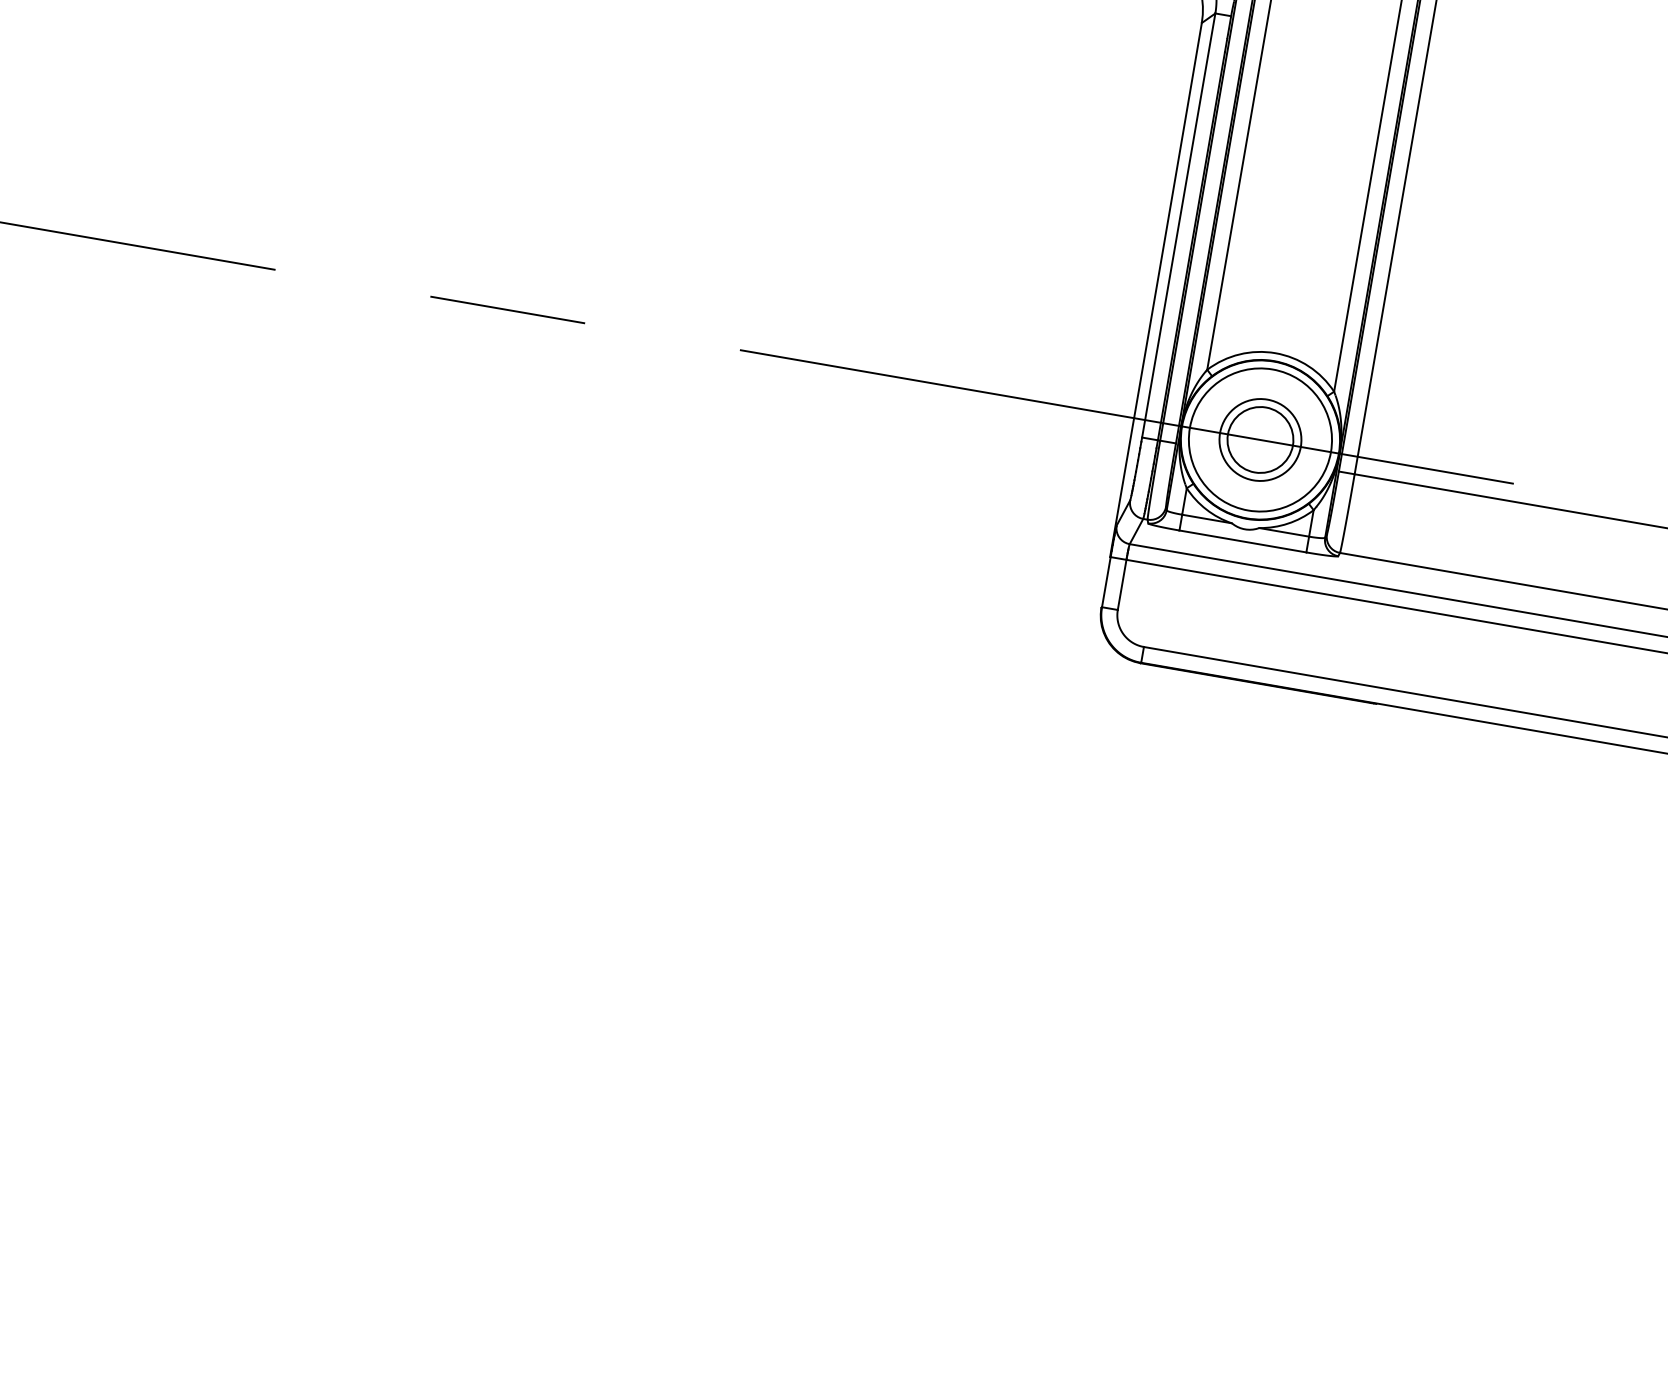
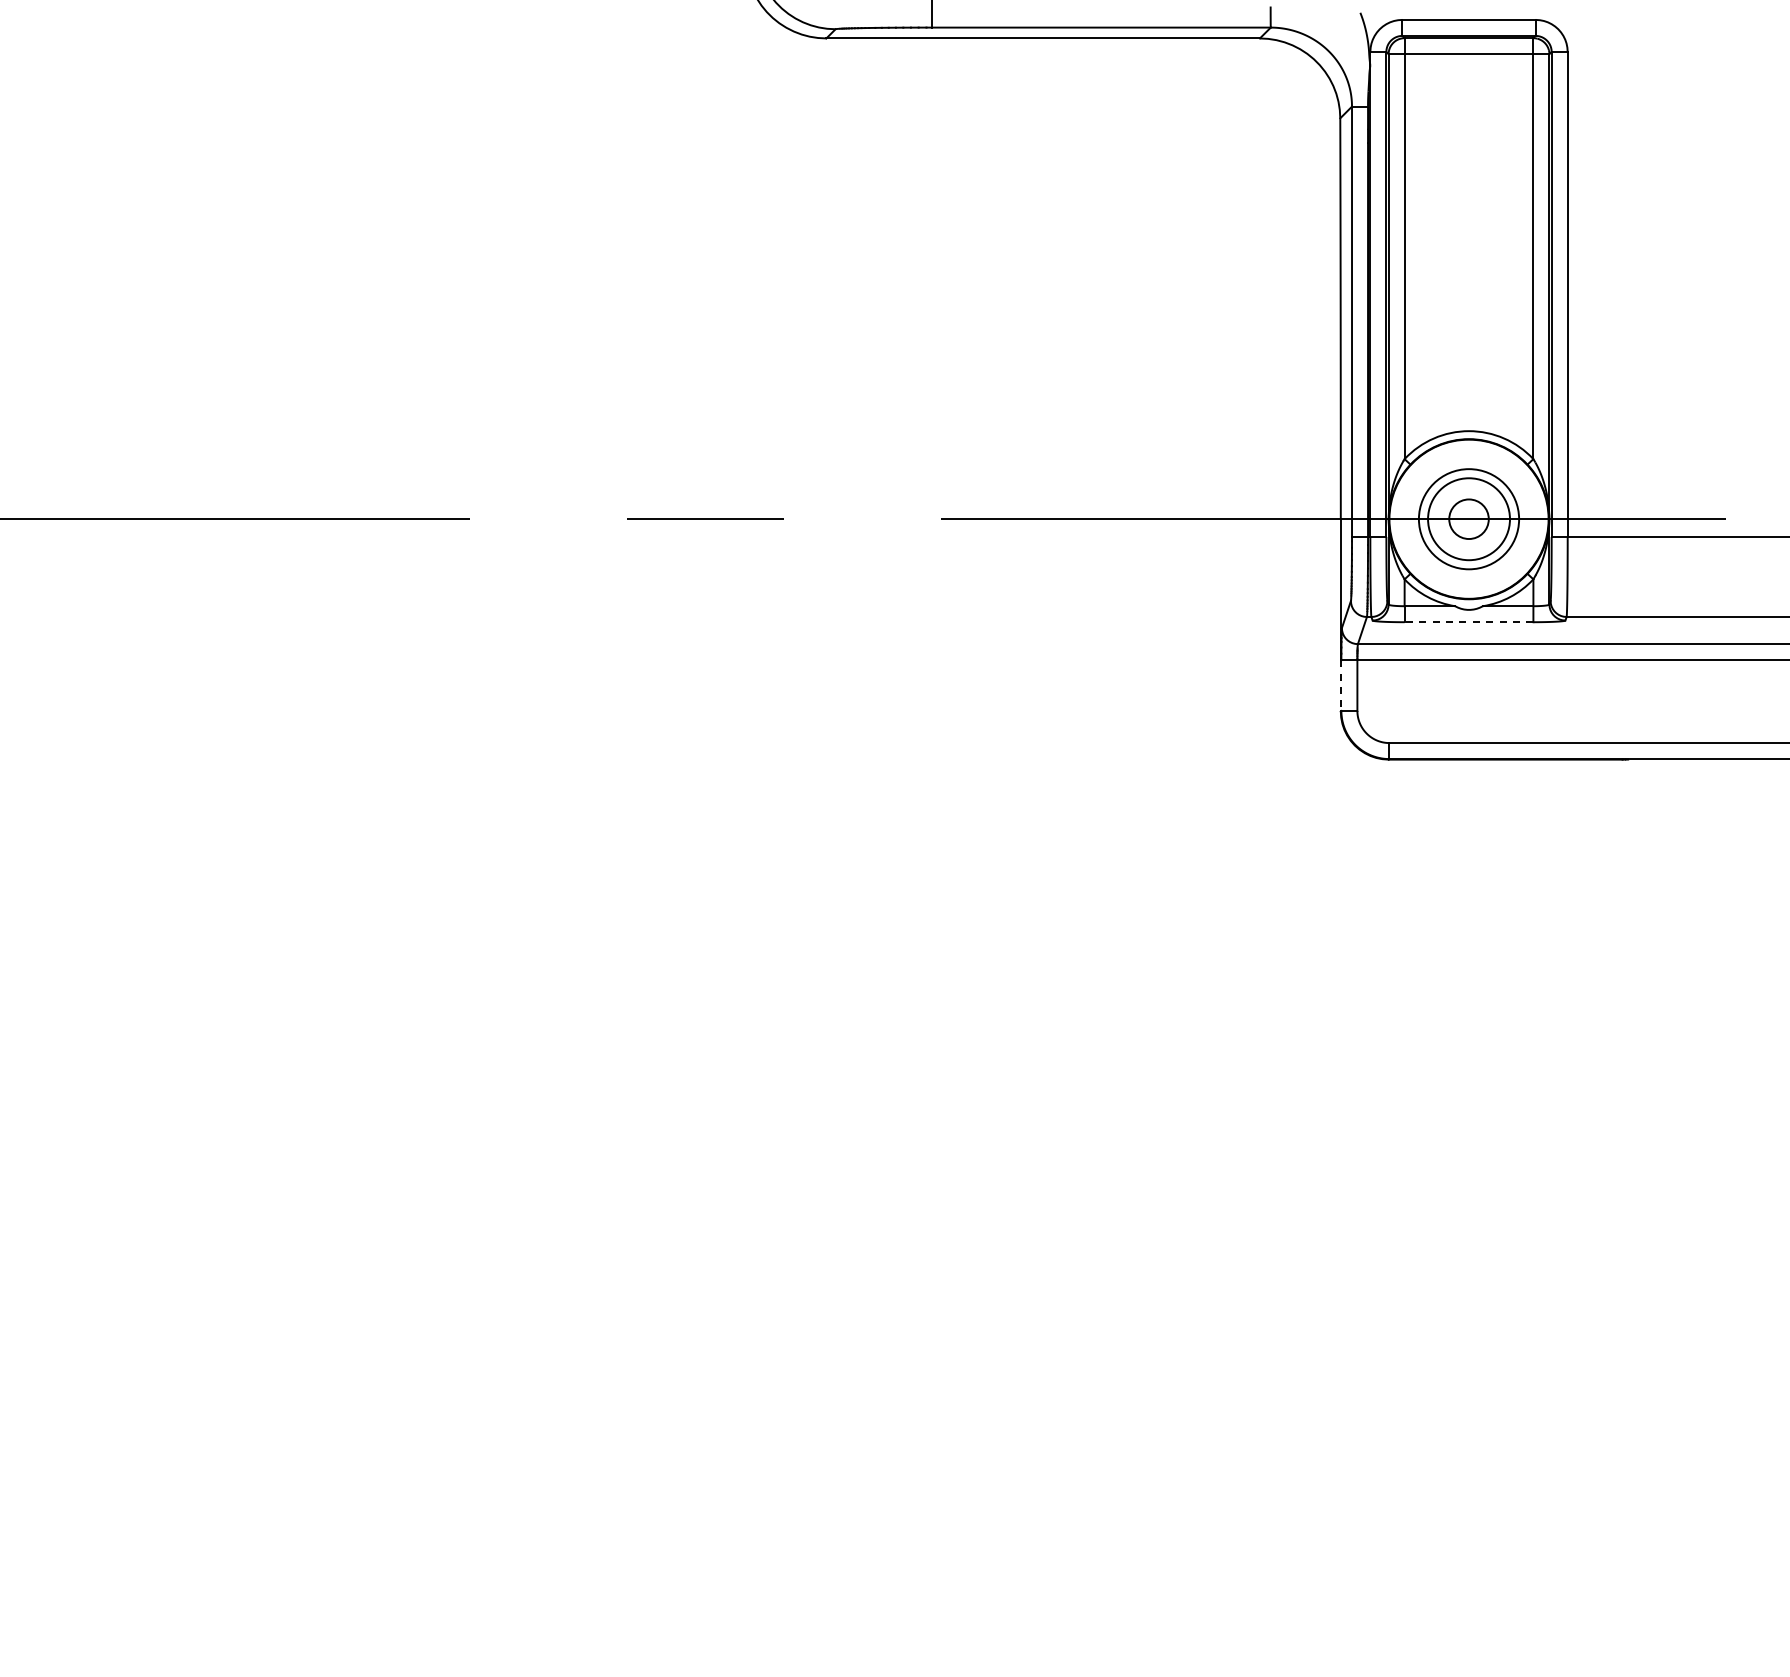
circle: (1260, 439) -> (1468, 518), size x0.7
circle: (1259, 440) -> (1468, 519), size x0.6
line: (1242, 541) -> (1468, 622), solid -> dashed
line: (1106, 583) -> (1341, 686), solid -> dashed

